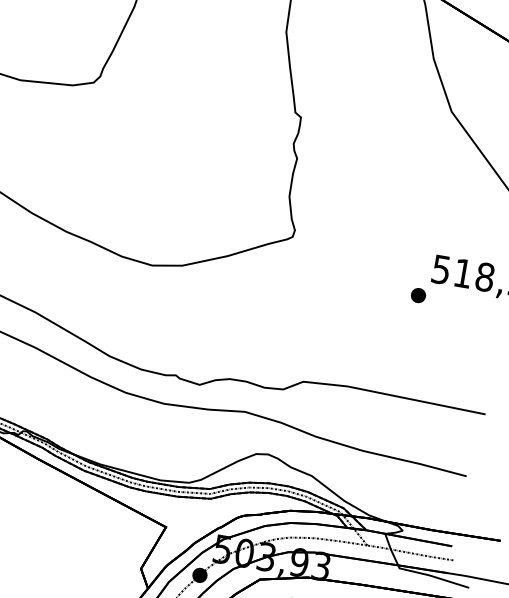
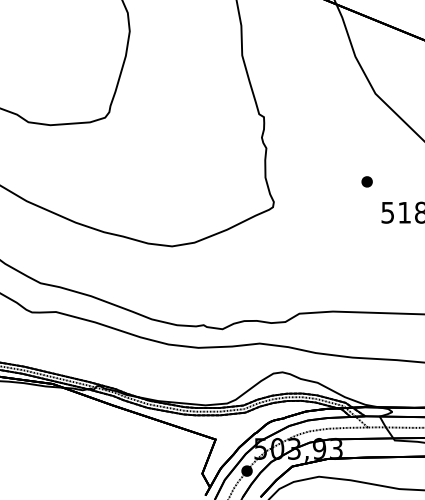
part: (417, 294) -> (366, 181), moved

